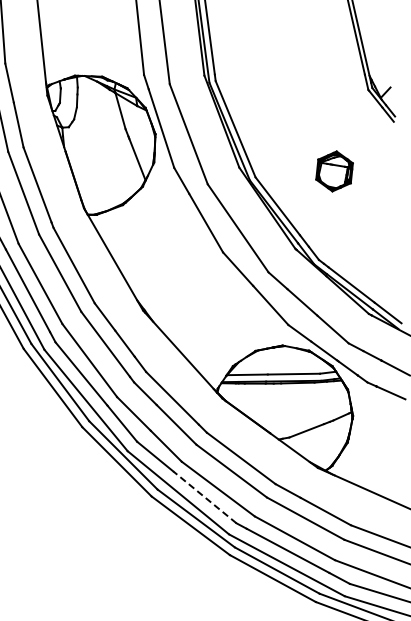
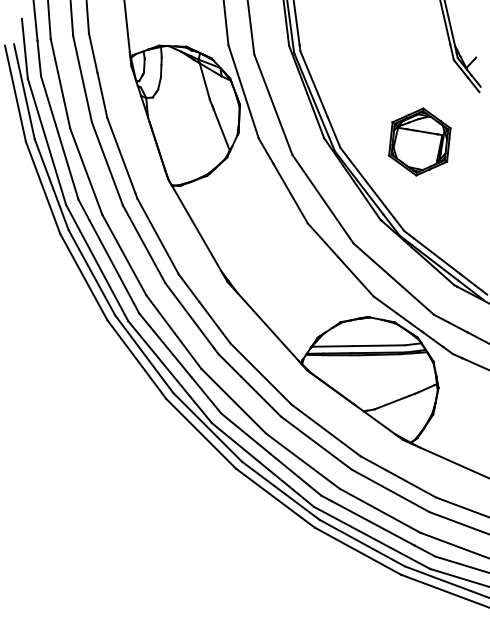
part: (334, 170) -> (419, 141), size x1.67
line: (204, 497) -> (289, 469), dashed -> solid

